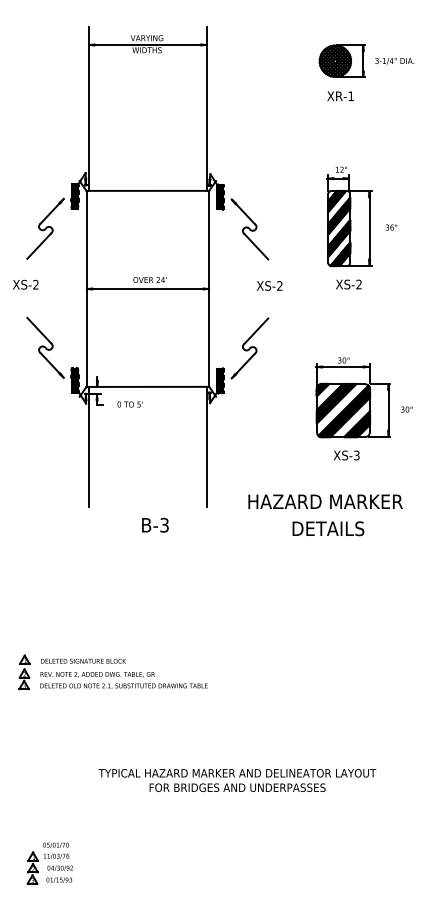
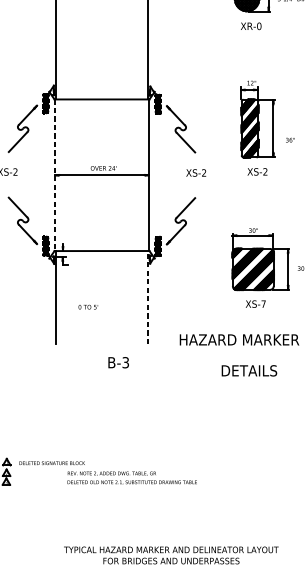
text: (351, 96) -> (259, 26), XR-1 -> XR-0
text: (391, 227) -> (290, 140), moved
line: (86, 289) -> (54, 175), solid -> dashed
text: (129, 404) -> (87, 307), moved
line: (206, 446) -> (147, 297), solid -> dashed
text: (356, 455) -> (263, 304), XS-3 -> XS-7
text: (155, 524) -> (118, 362), moved
text: (328, 528) -> (249, 370), moved
text: (123, 680) -> (131, 478), moved

